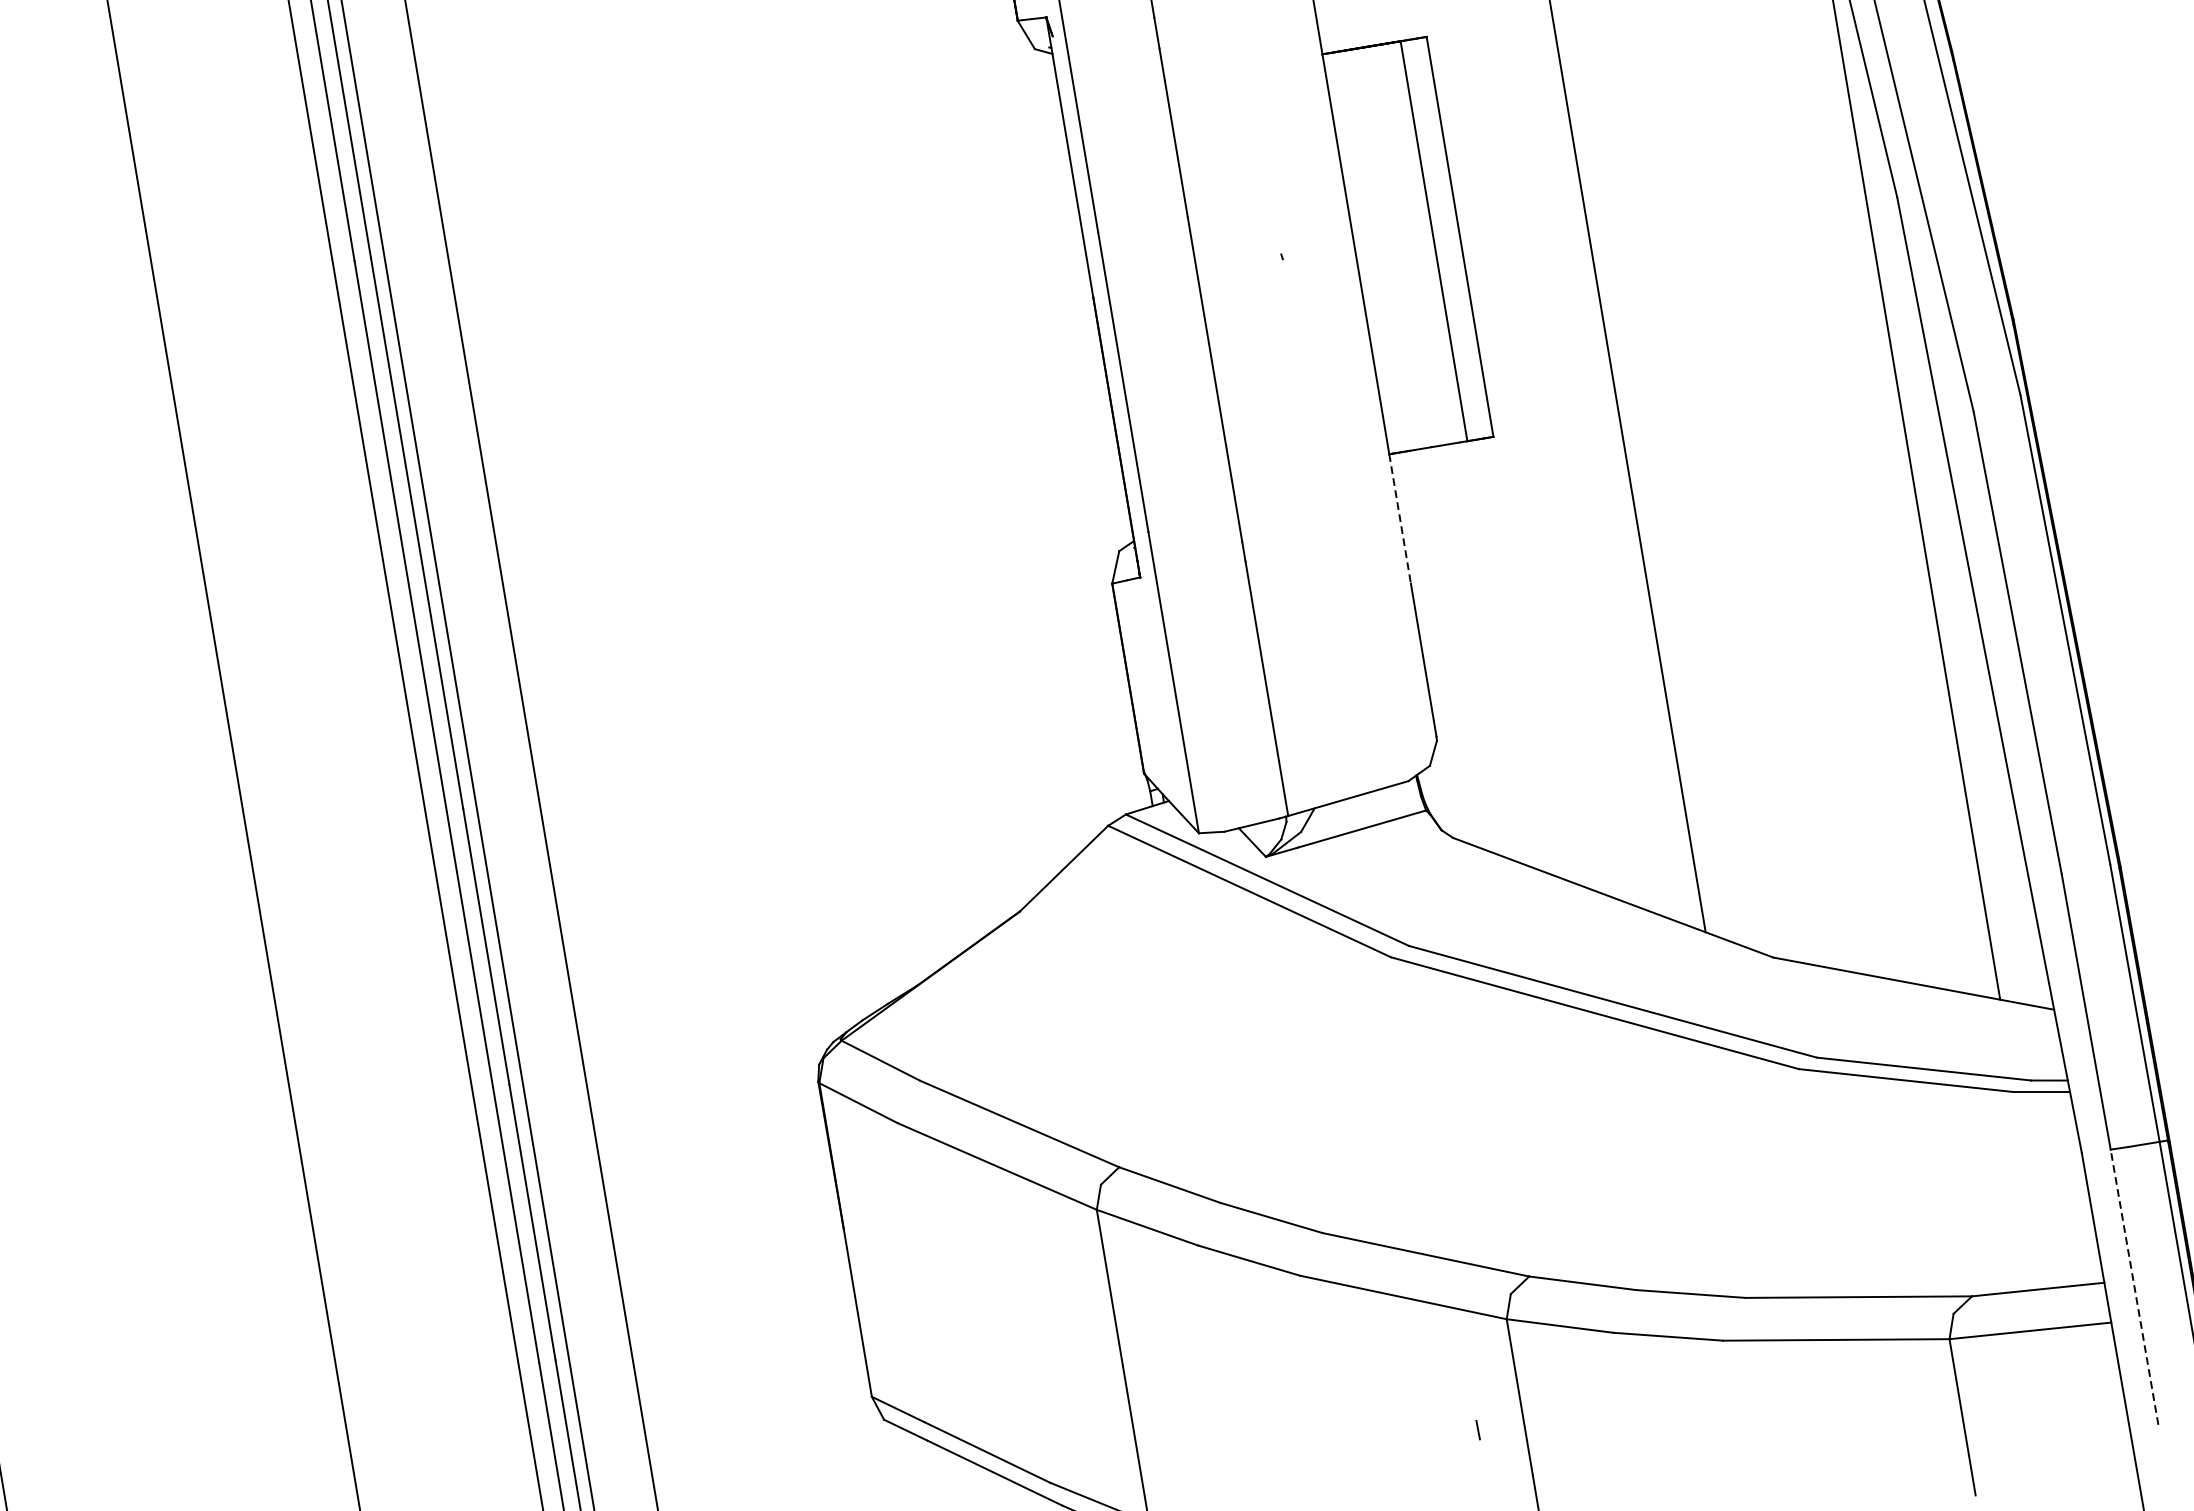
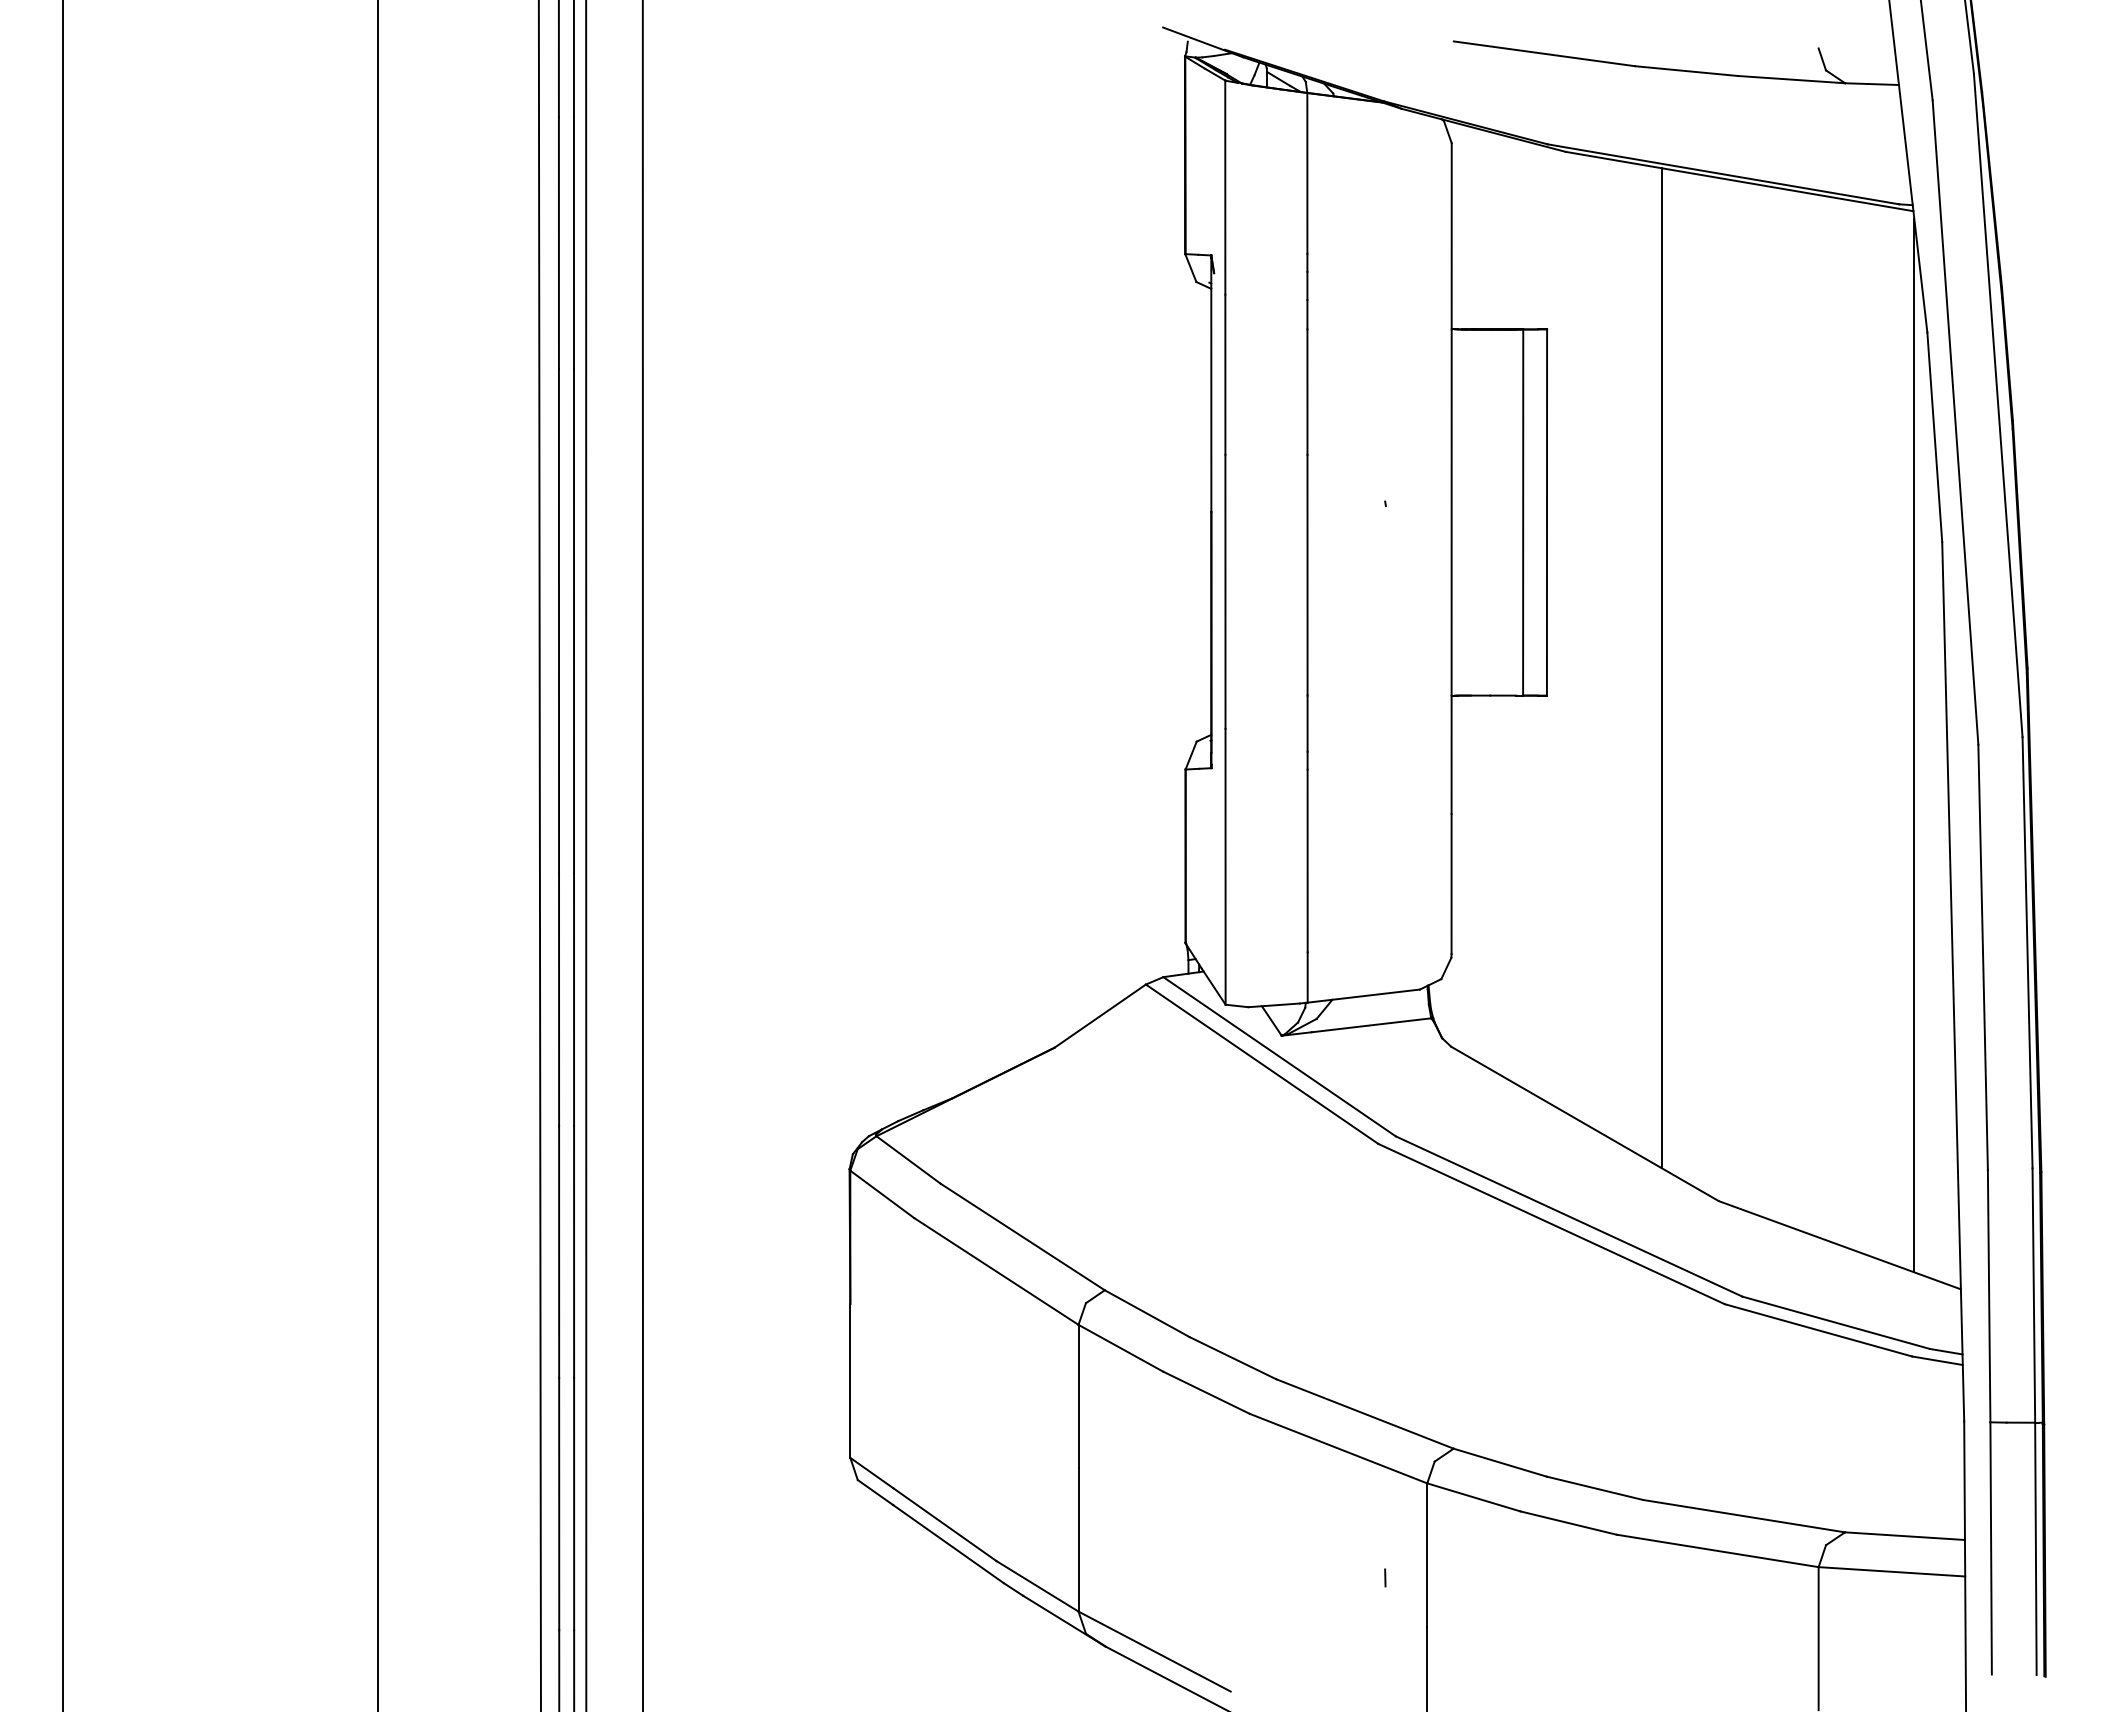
line: (1400, 519) -> (1451, 755), dashed -> solid
line: (2134, 1286) -> (1991, 1547), dashed -> solid

